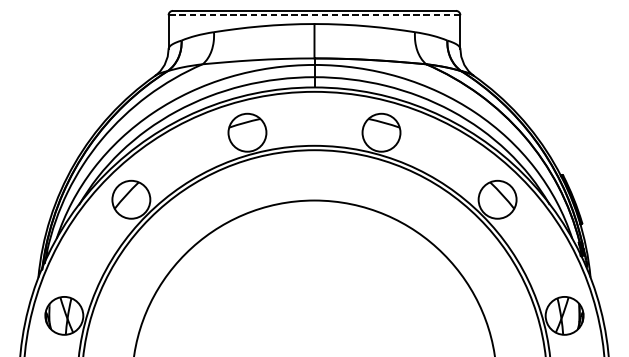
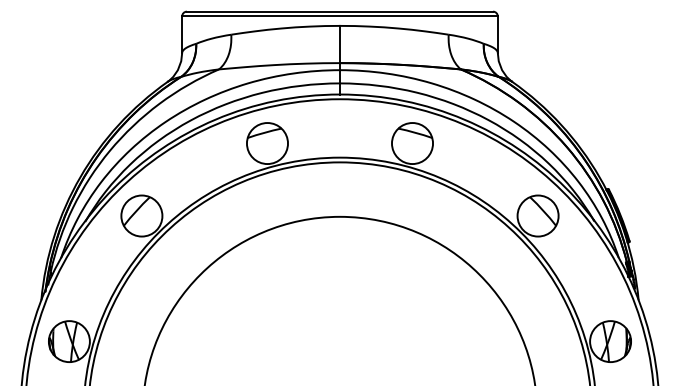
line: (314, 15) -> (340, 16), dashed -> solid

